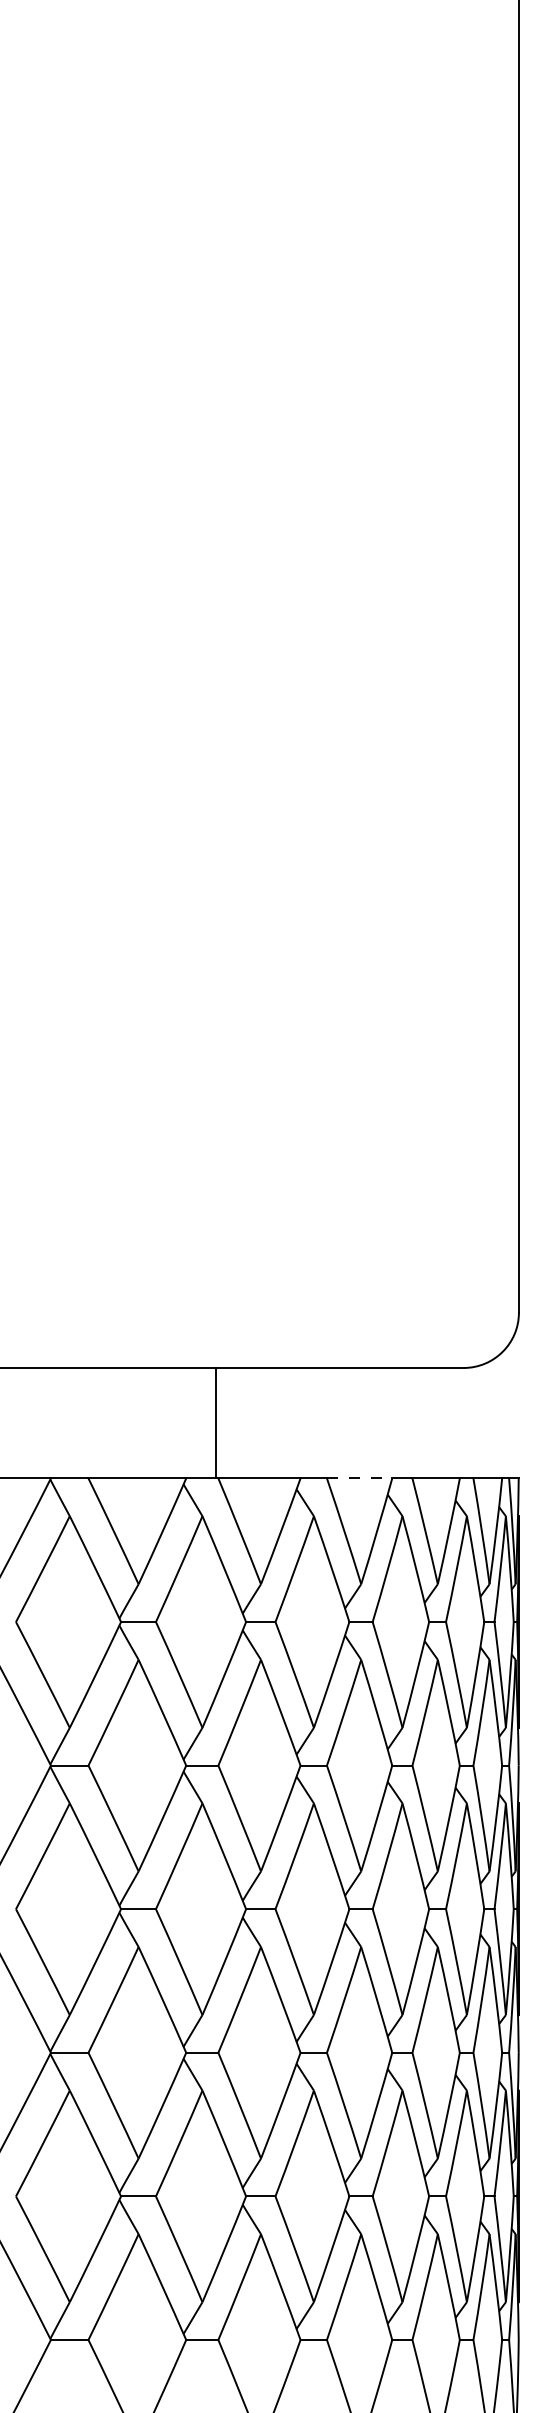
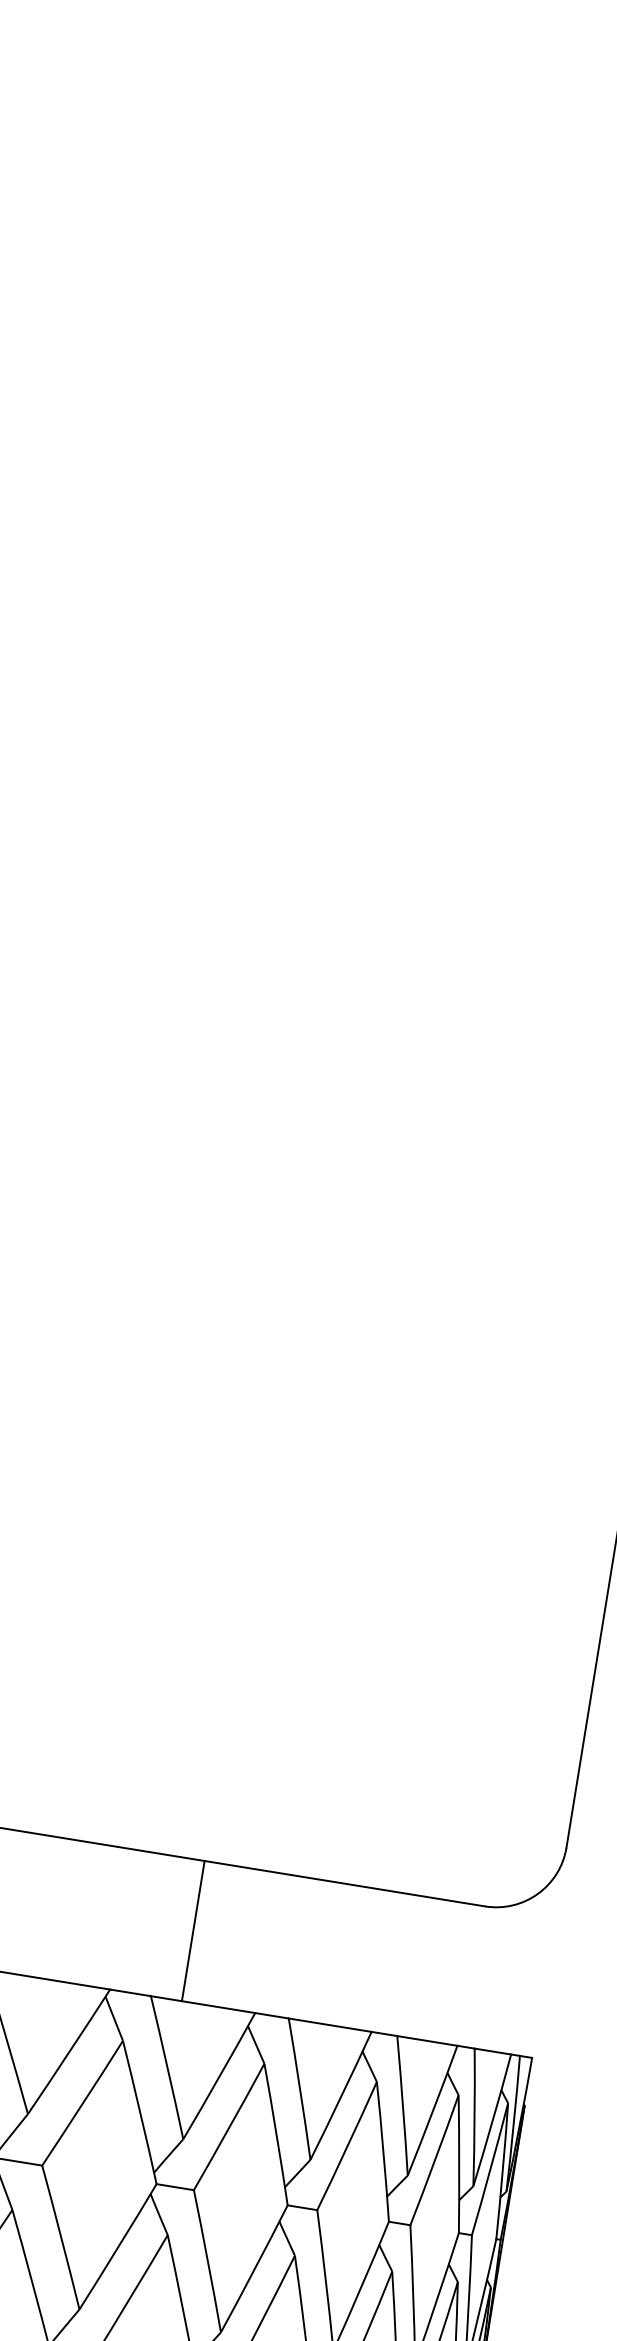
line: (215, 1422) -> (193, 1930), moved
line: (359, 1478) -> (330, 2025), dashed -> solid

